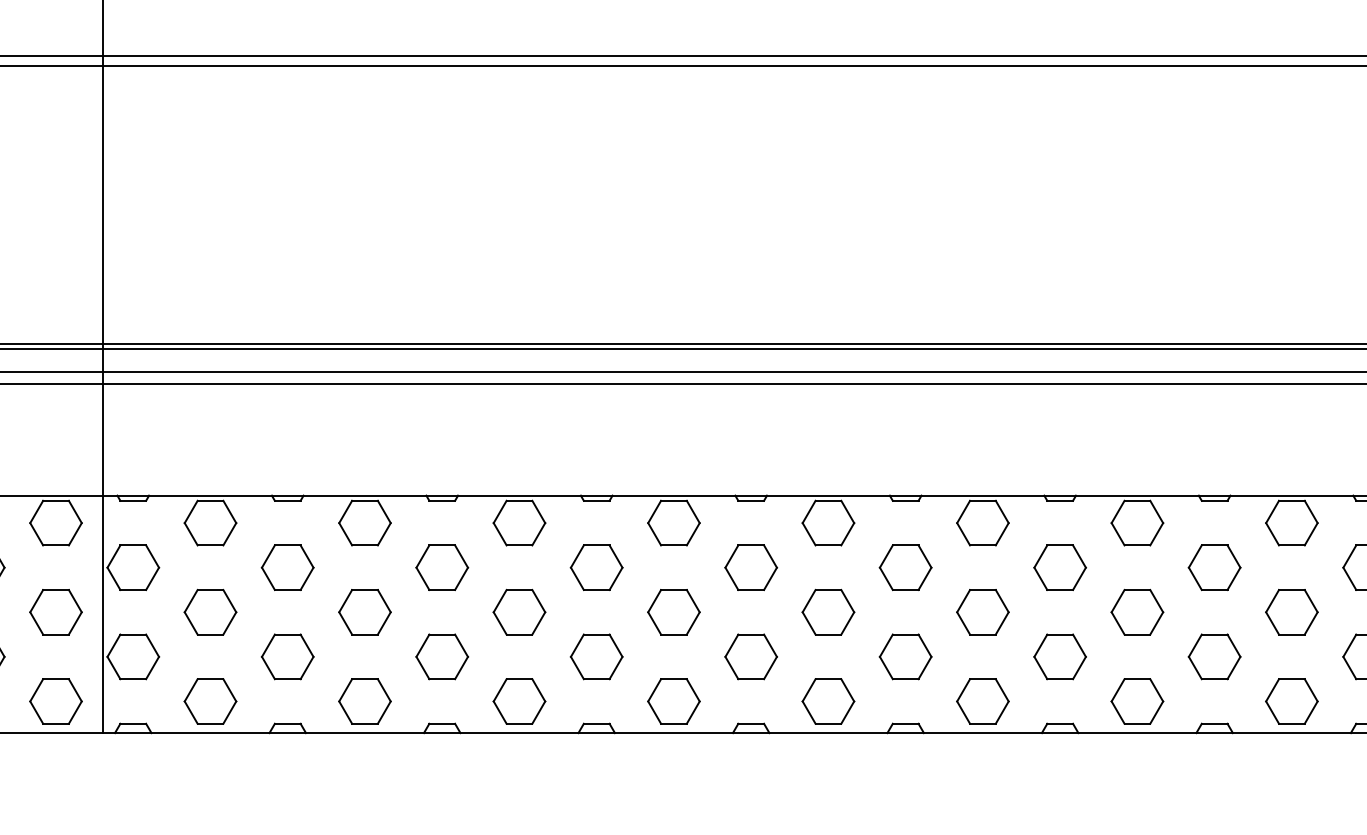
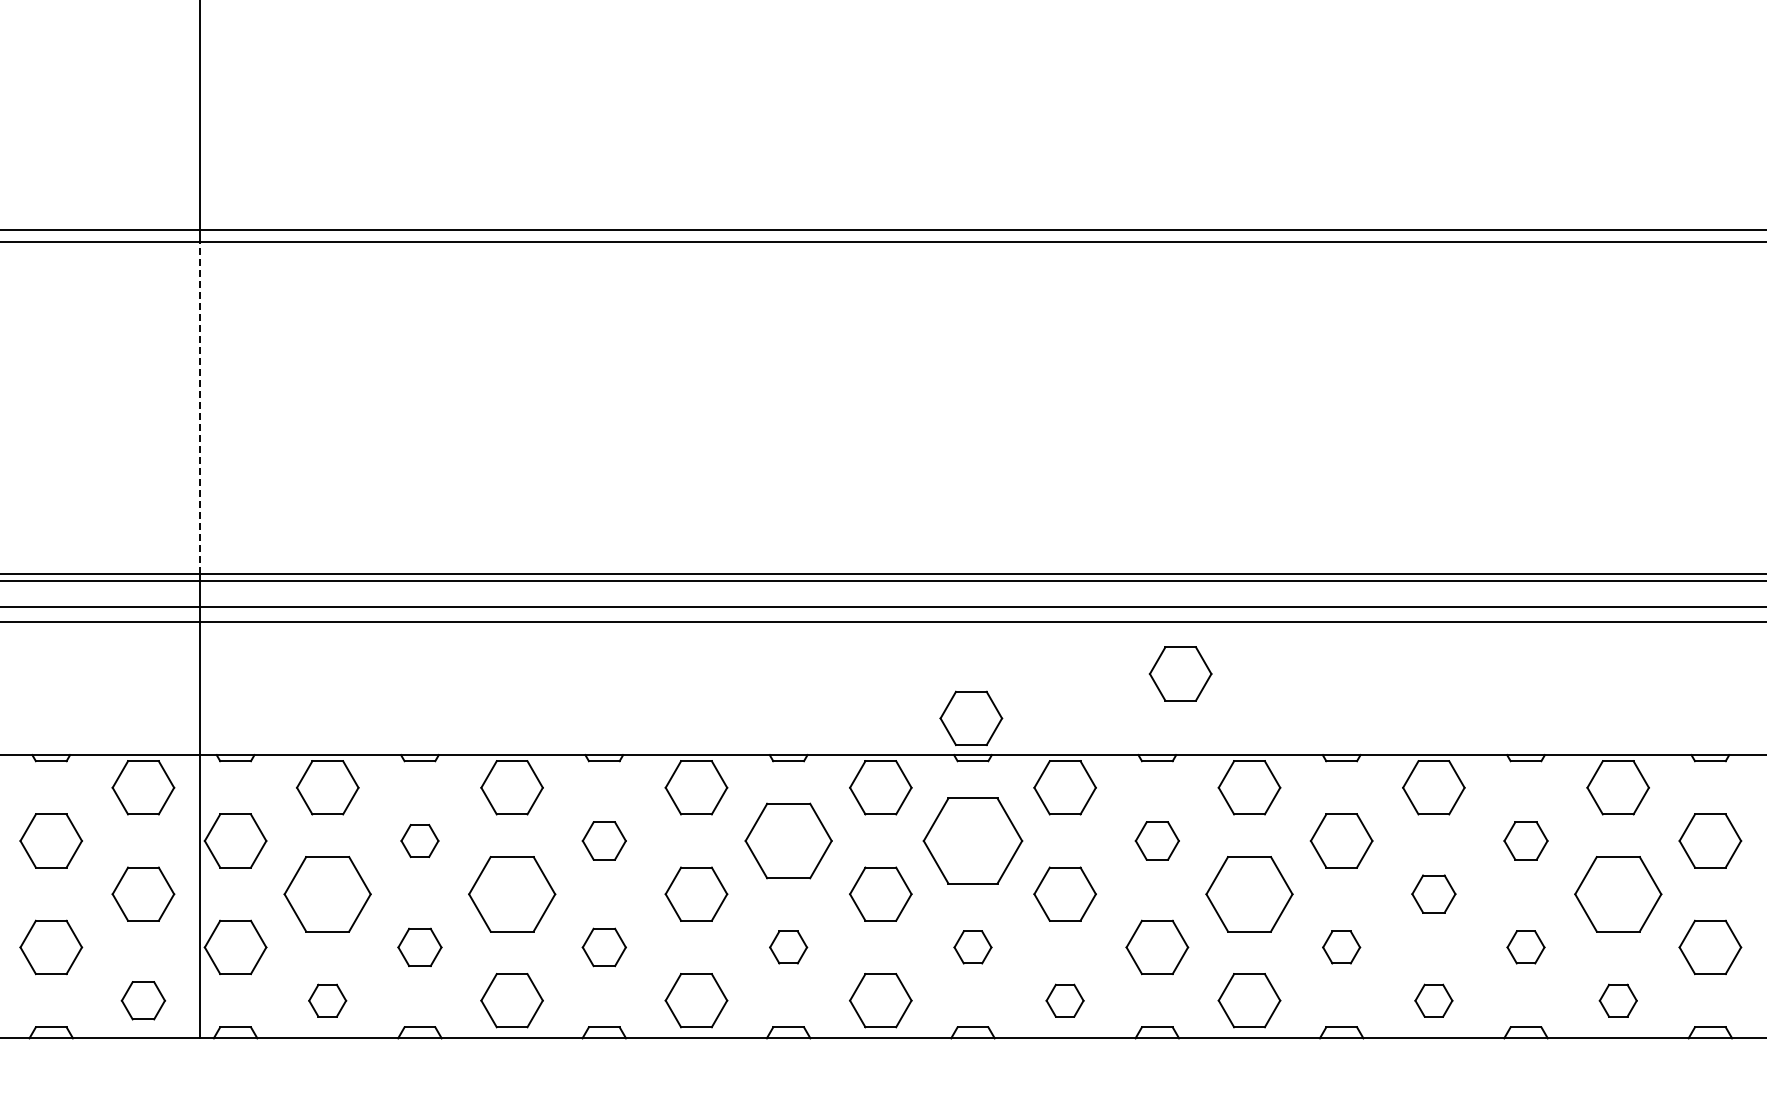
line: (103, 204) -> (199, 407), solid -> dashed
part: (925, 427) -> (1180, 673), added
part: (749, 465) -> (971, 718), added
part: (287, 567) -> (419, 840), size x0.6
part: (442, 567) -> (604, 840), size x0.7
part: (596, 567) -> (788, 840), size x1.4
part: (750, 567) -> (972, 840), size x1.6
part: (905, 567) -> (1157, 840), size x0.7
part: (1214, 567) -> (1525, 840), size x0.7
part: (210, 611) -> (327, 893), size x1.4
part: (364, 611) -> (511, 893), size x1.4
part: (982, 611) -> (1249, 893), size x1.4
part: (1137, 611) -> (1433, 893), size x0.7
part: (1291, 611) -> (1617, 893), size x1.4
part: (287, 656) -> (419, 947), size x0.7
part: (442, 656) -> (604, 947), size x0.7
part: (596, 656) -> (788, 947), size x0.6
part: (750, 656) -> (972, 947), size x0.6
part: (1060, 656) -> (1341, 947), size x0.6
part: (1214, 656) -> (1525, 947), size x0.6
part: (56, 701) -> (143, 1000), size x0.7
part: (210, 701) -> (327, 1000), size x0.6
part: (827, 701) -> (1064, 1000), size x0.6
part: (1137, 701) -> (1433, 1000), size x0.6
part: (1292, 701) -> (1618, 1000), size x0.6

